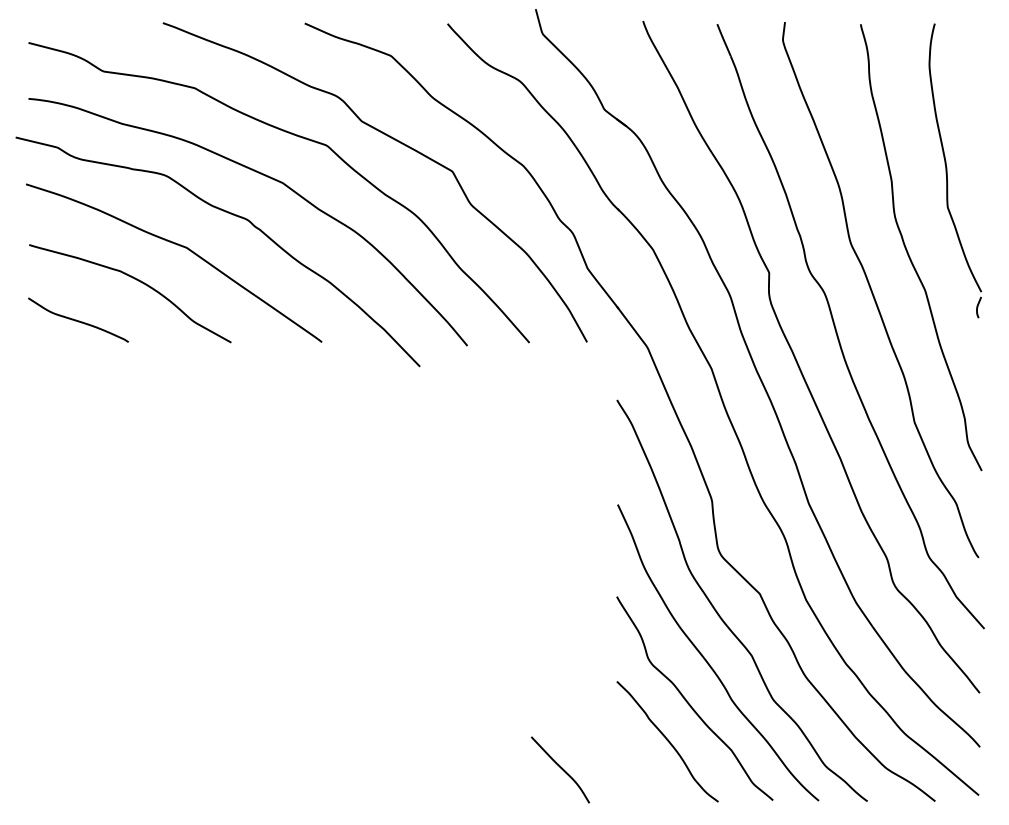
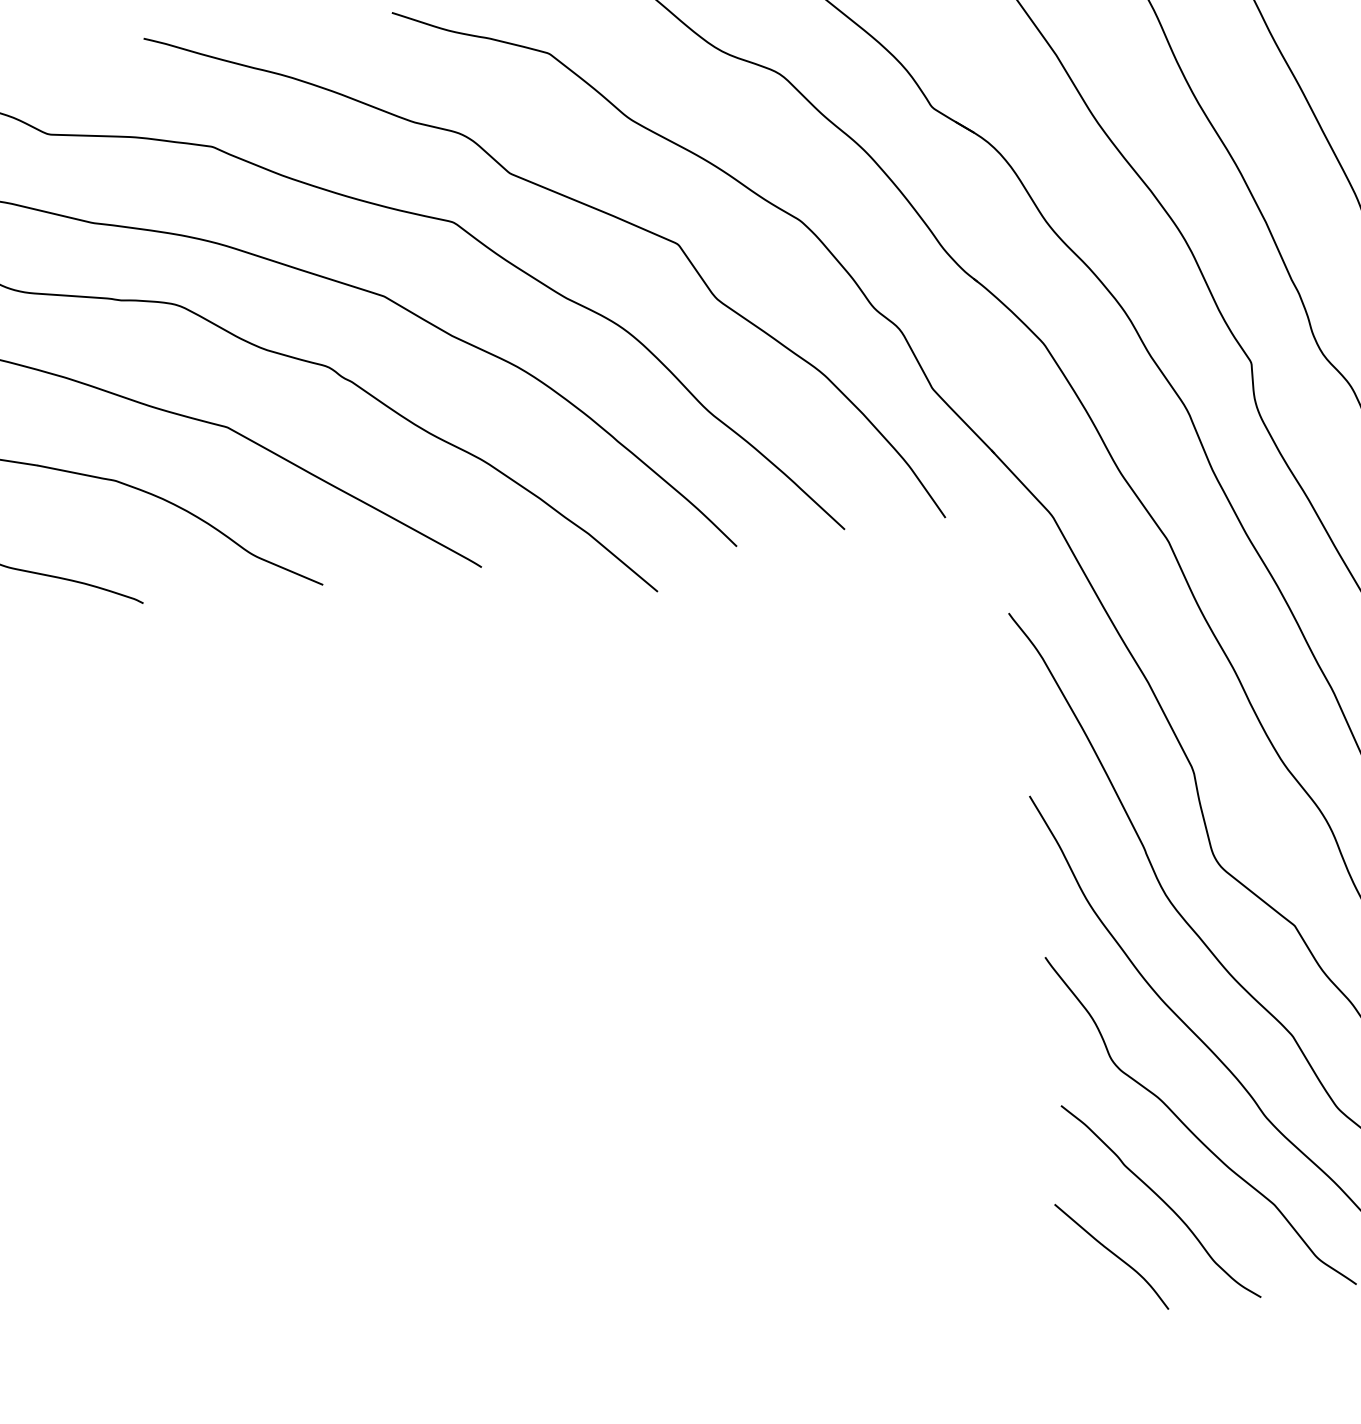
curve: (560, 768) -> (1111, 1254), moved

